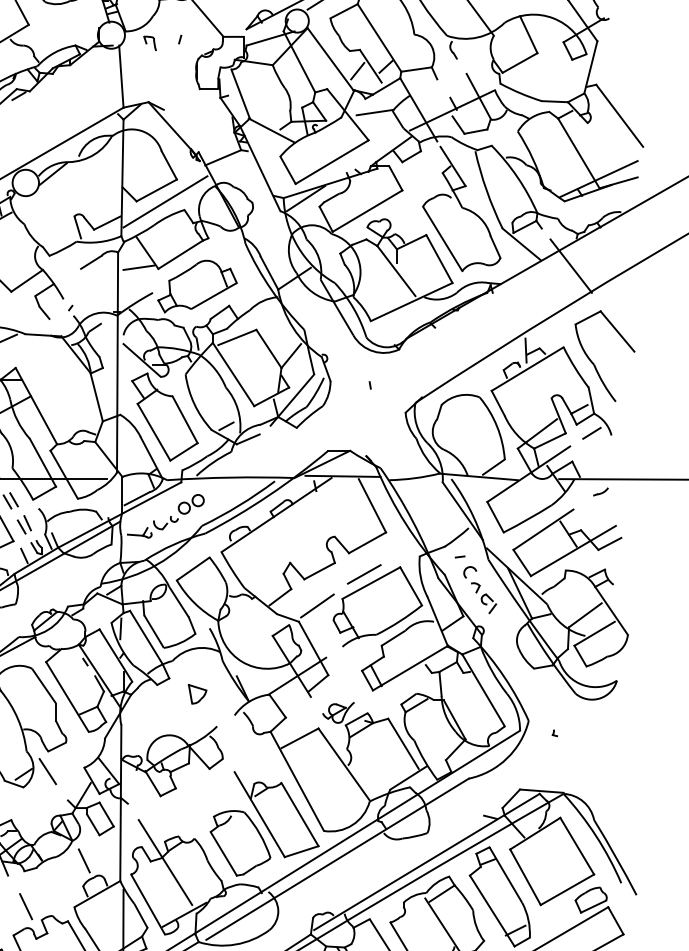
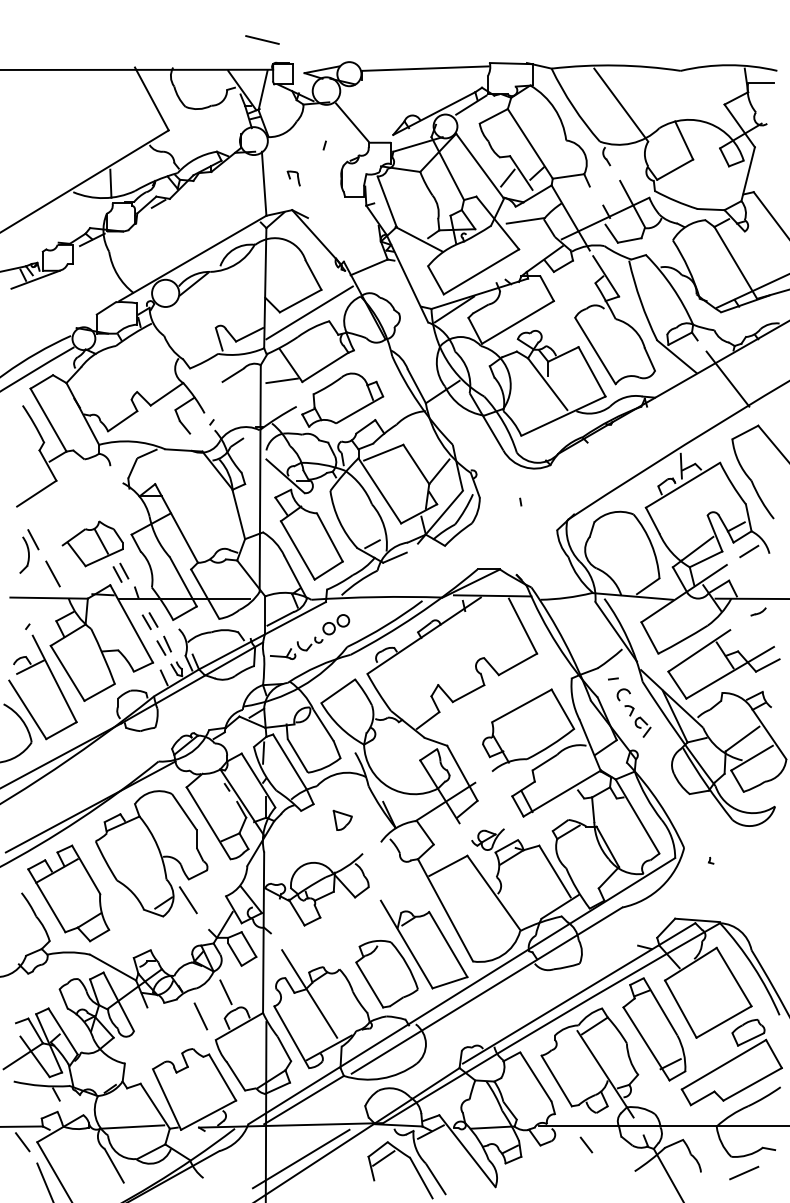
part: (149, 43) -> (293, 178), moved
line: (364, 573) -> (514, 696), removed
line: (317, 606) -> (466, 729), removed
line: (25, 906) -> (200, 1016), moved

